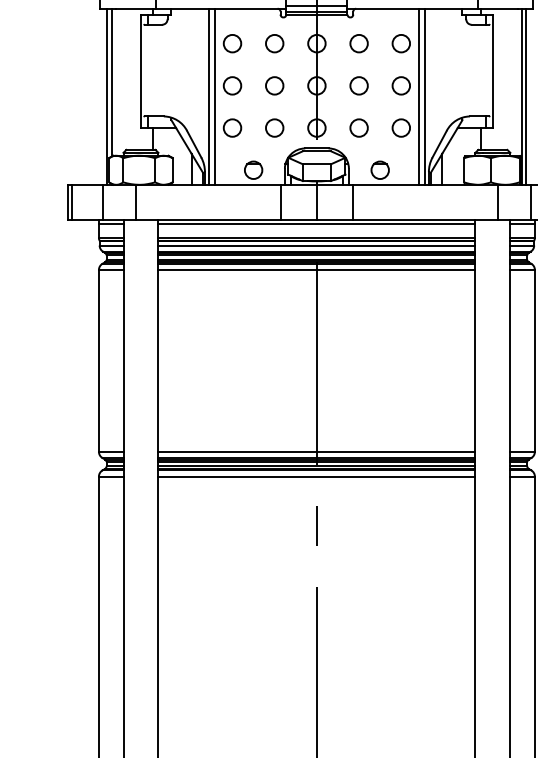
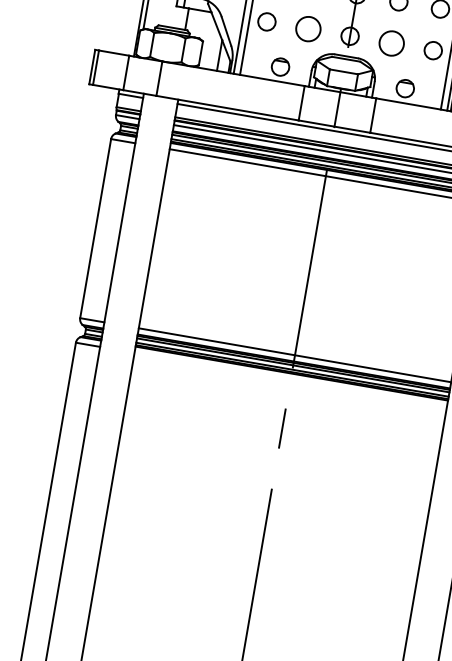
circle: (274, 127) -> (308, 28), size x1.4
circle: (358, 127) -> (391, 42), size x1.4
line: (316, 476) -> (290, 379), removed

